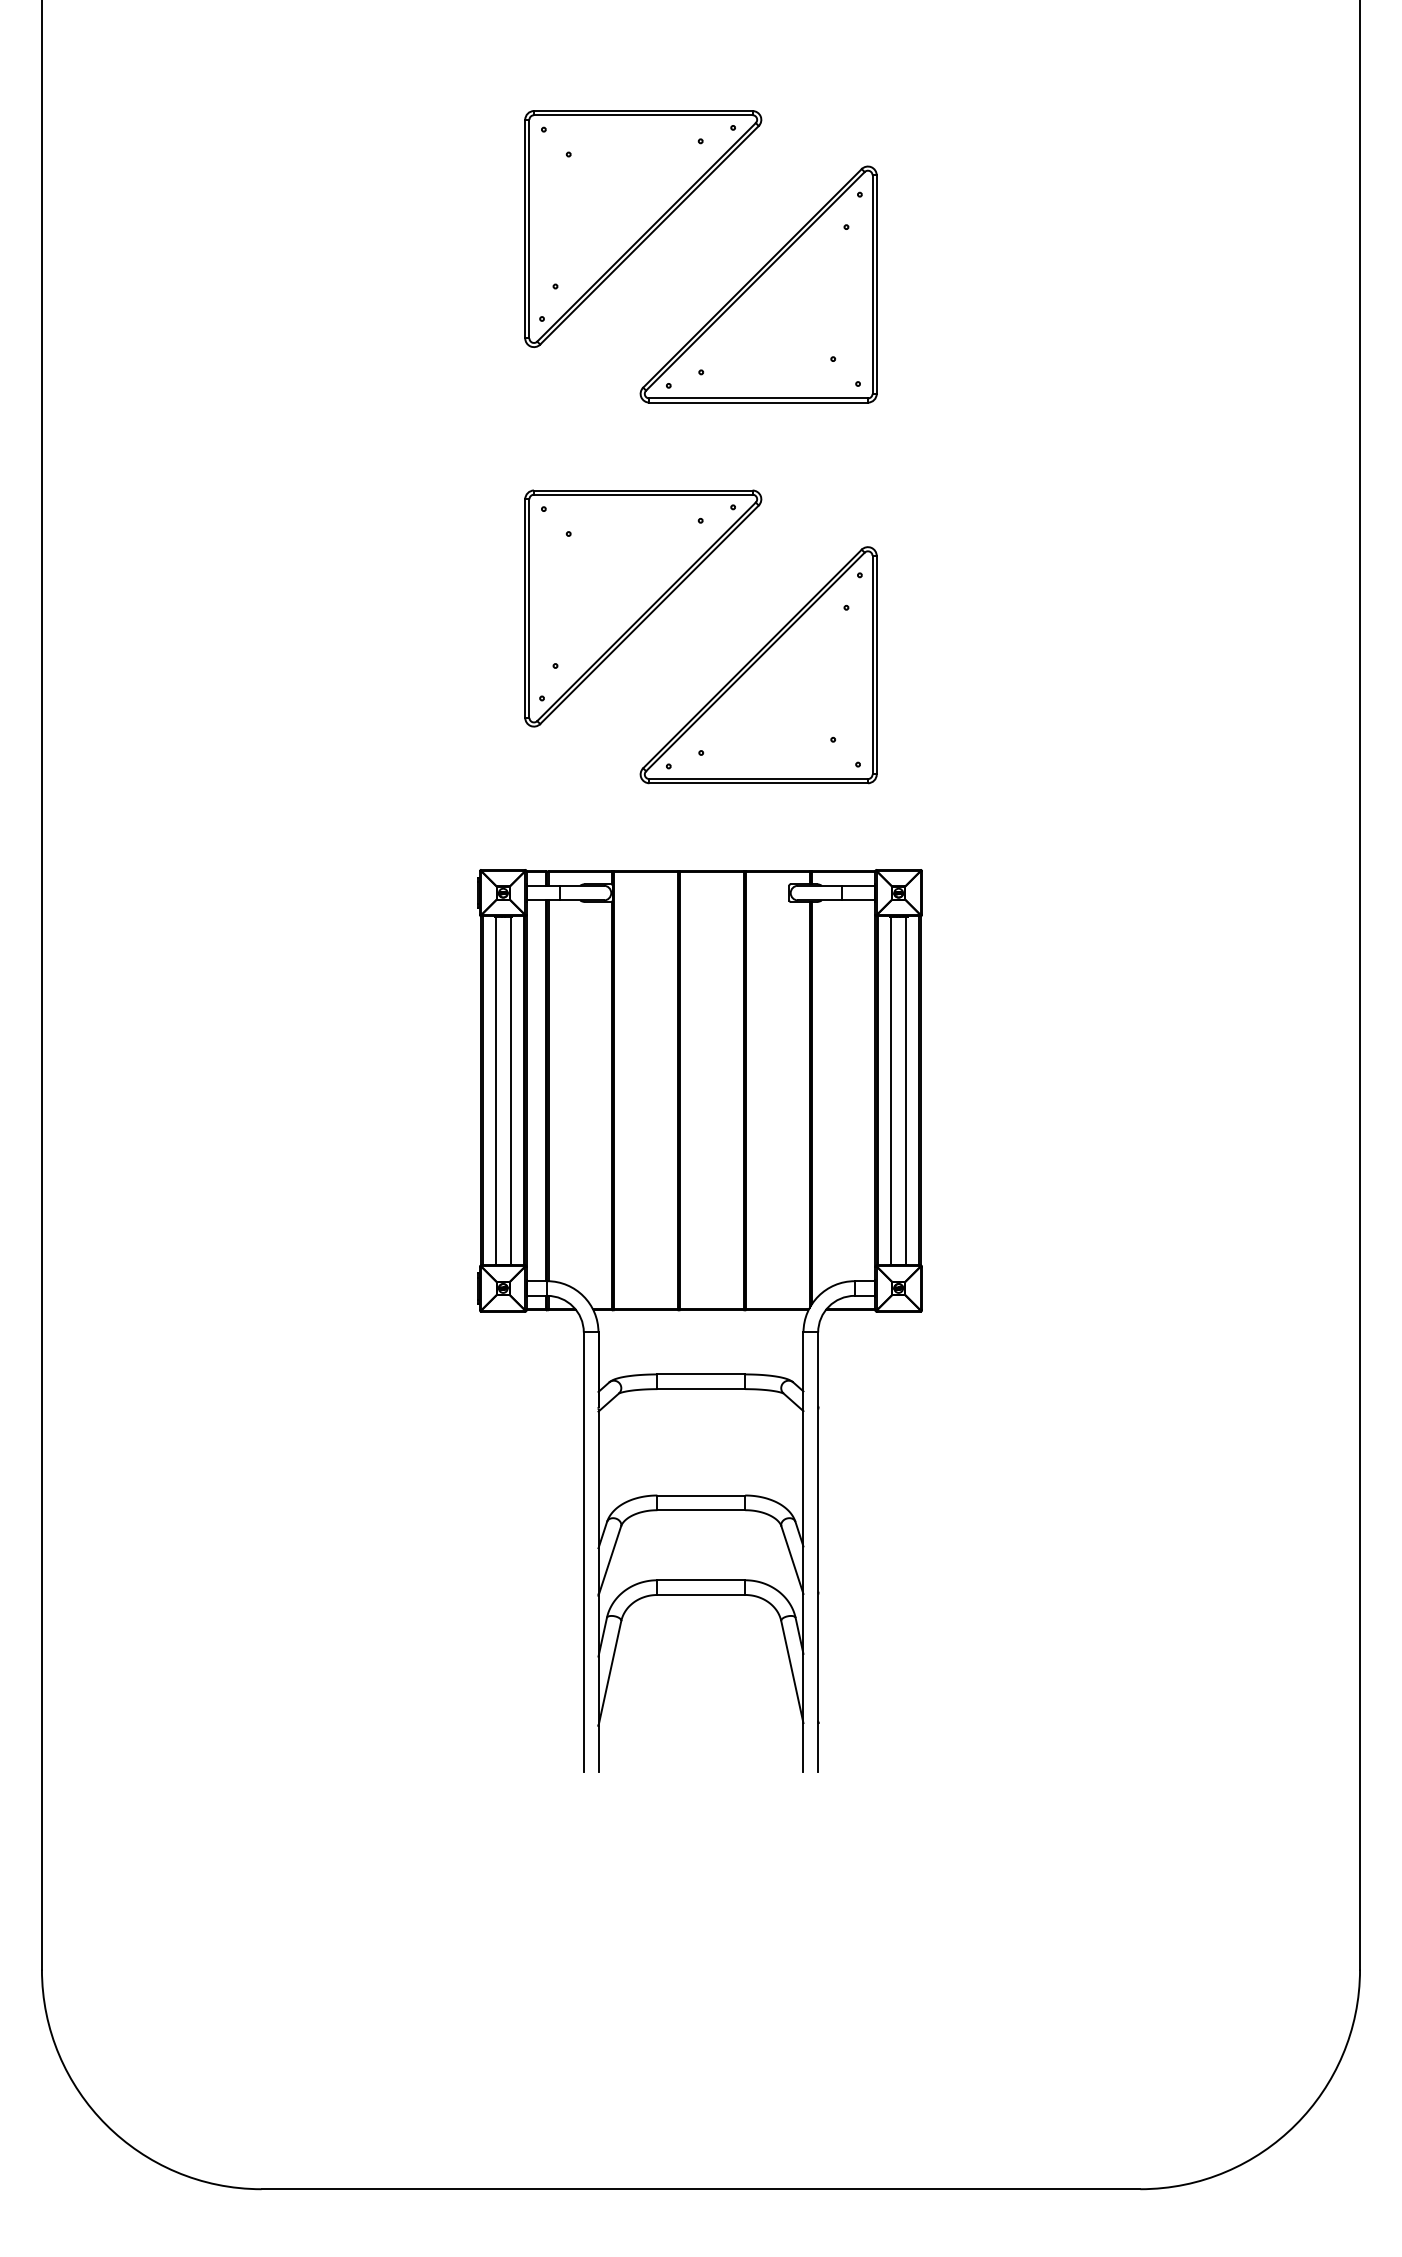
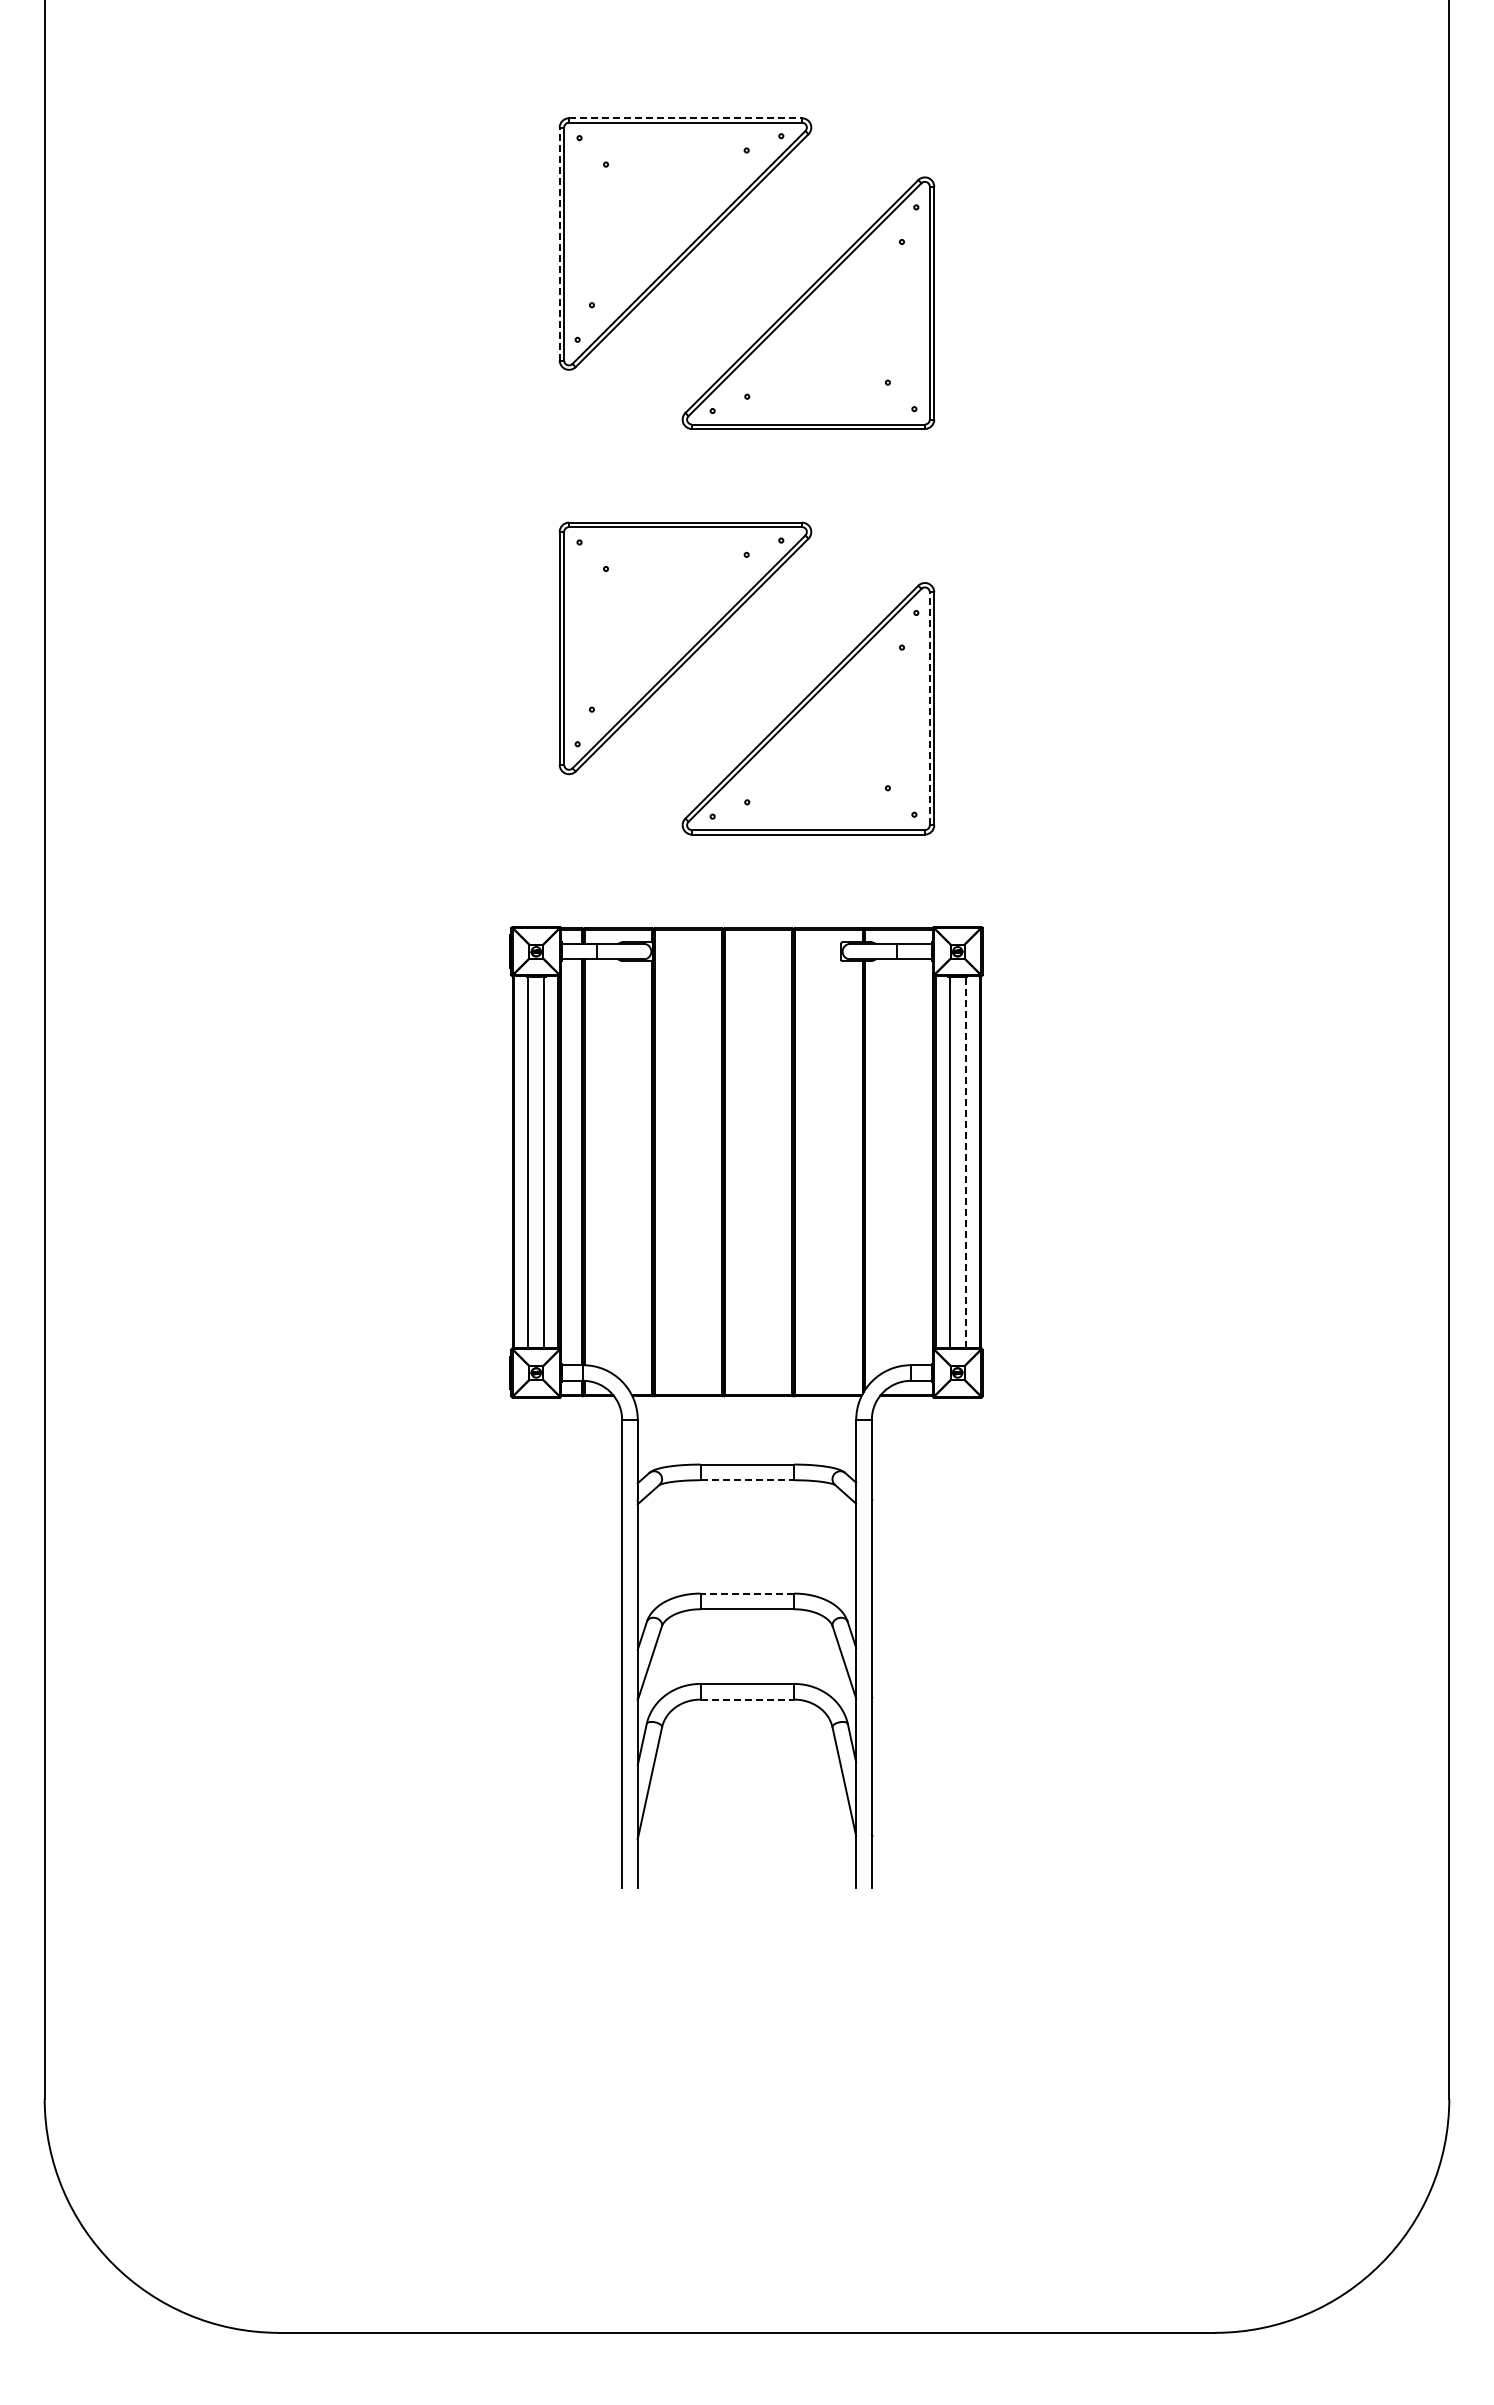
line: (644, 111) -> (686, 118), solid -> dashed
line: (525, 228) -> (559, 243), solid -> dashed
line: (872, 664) -> (929, 708), solid -> dashed
line: (906, 1090) -> (965, 1161), solid -> dashed
line: (701, 1389) -> (747, 1480), solid -> dashed
line: (701, 1495) -> (747, 1593), solid -> dashed
line: (701, 1594) -> (747, 1699), solid -> dashed

